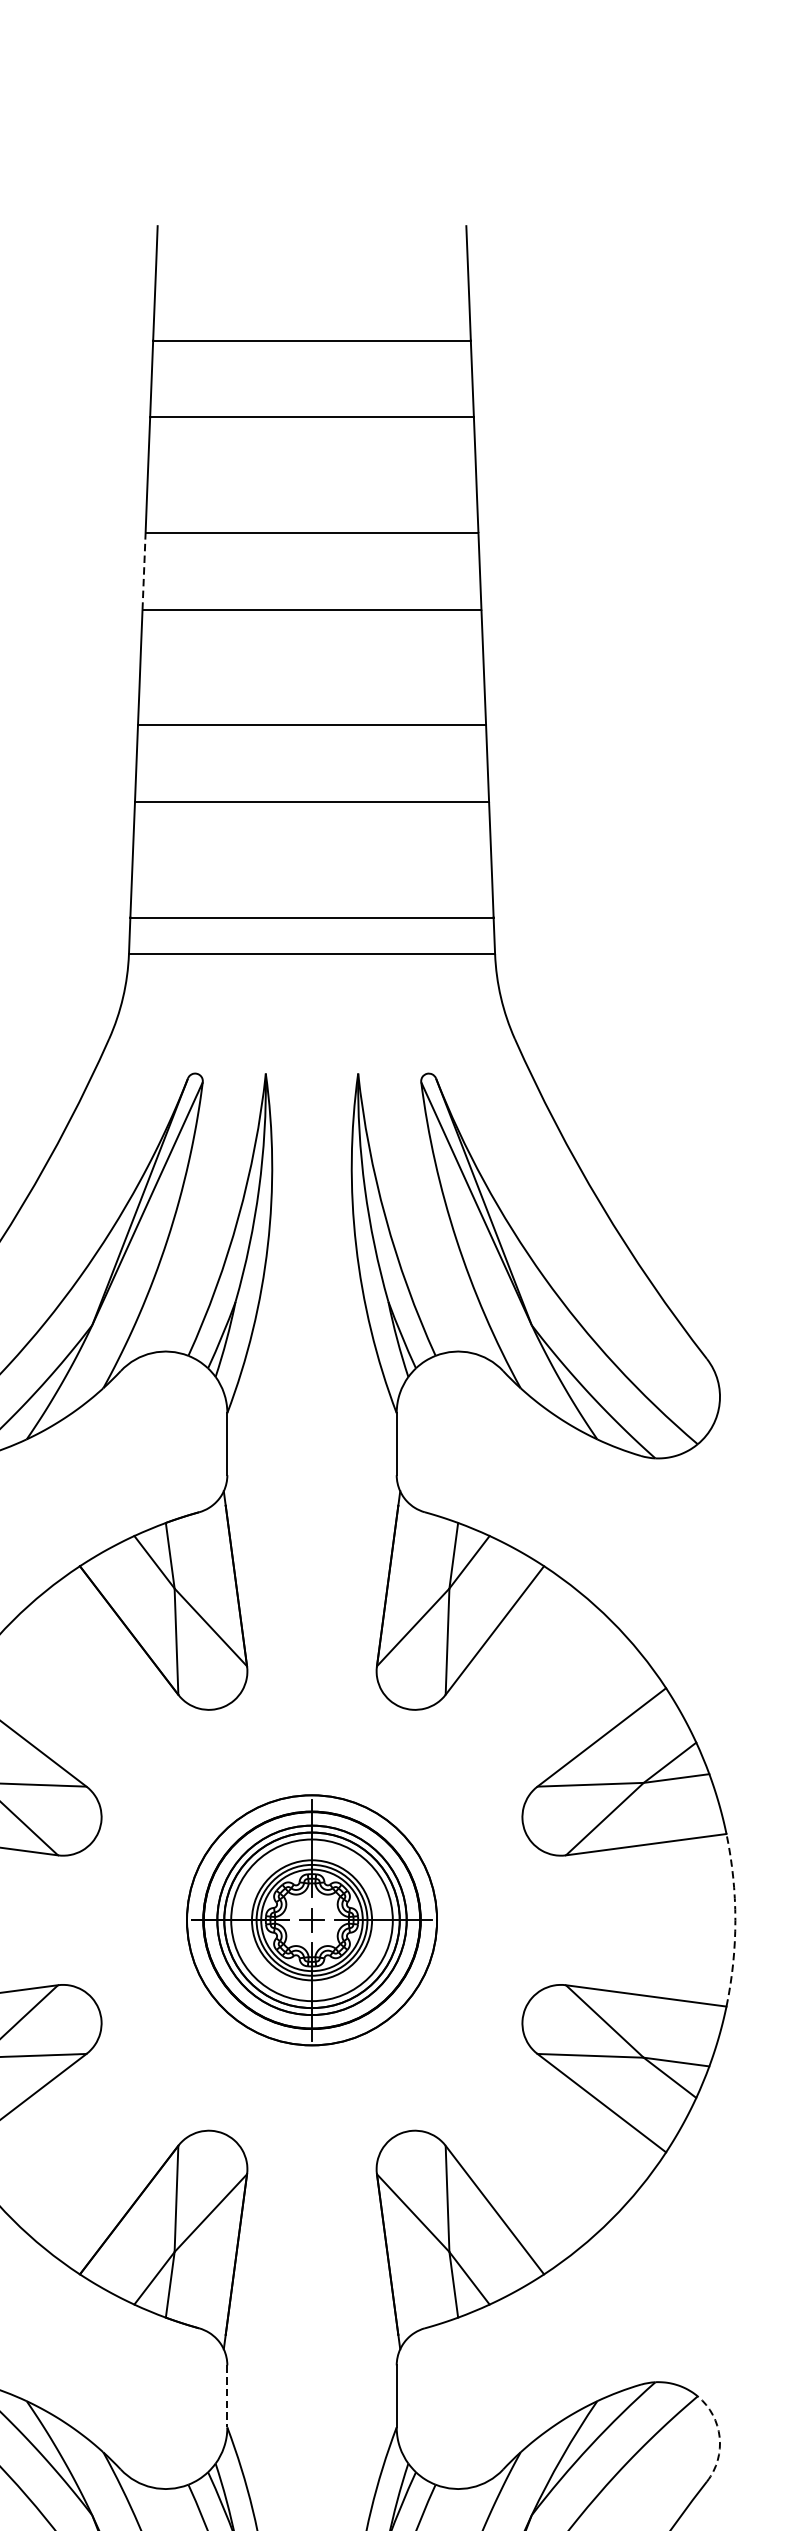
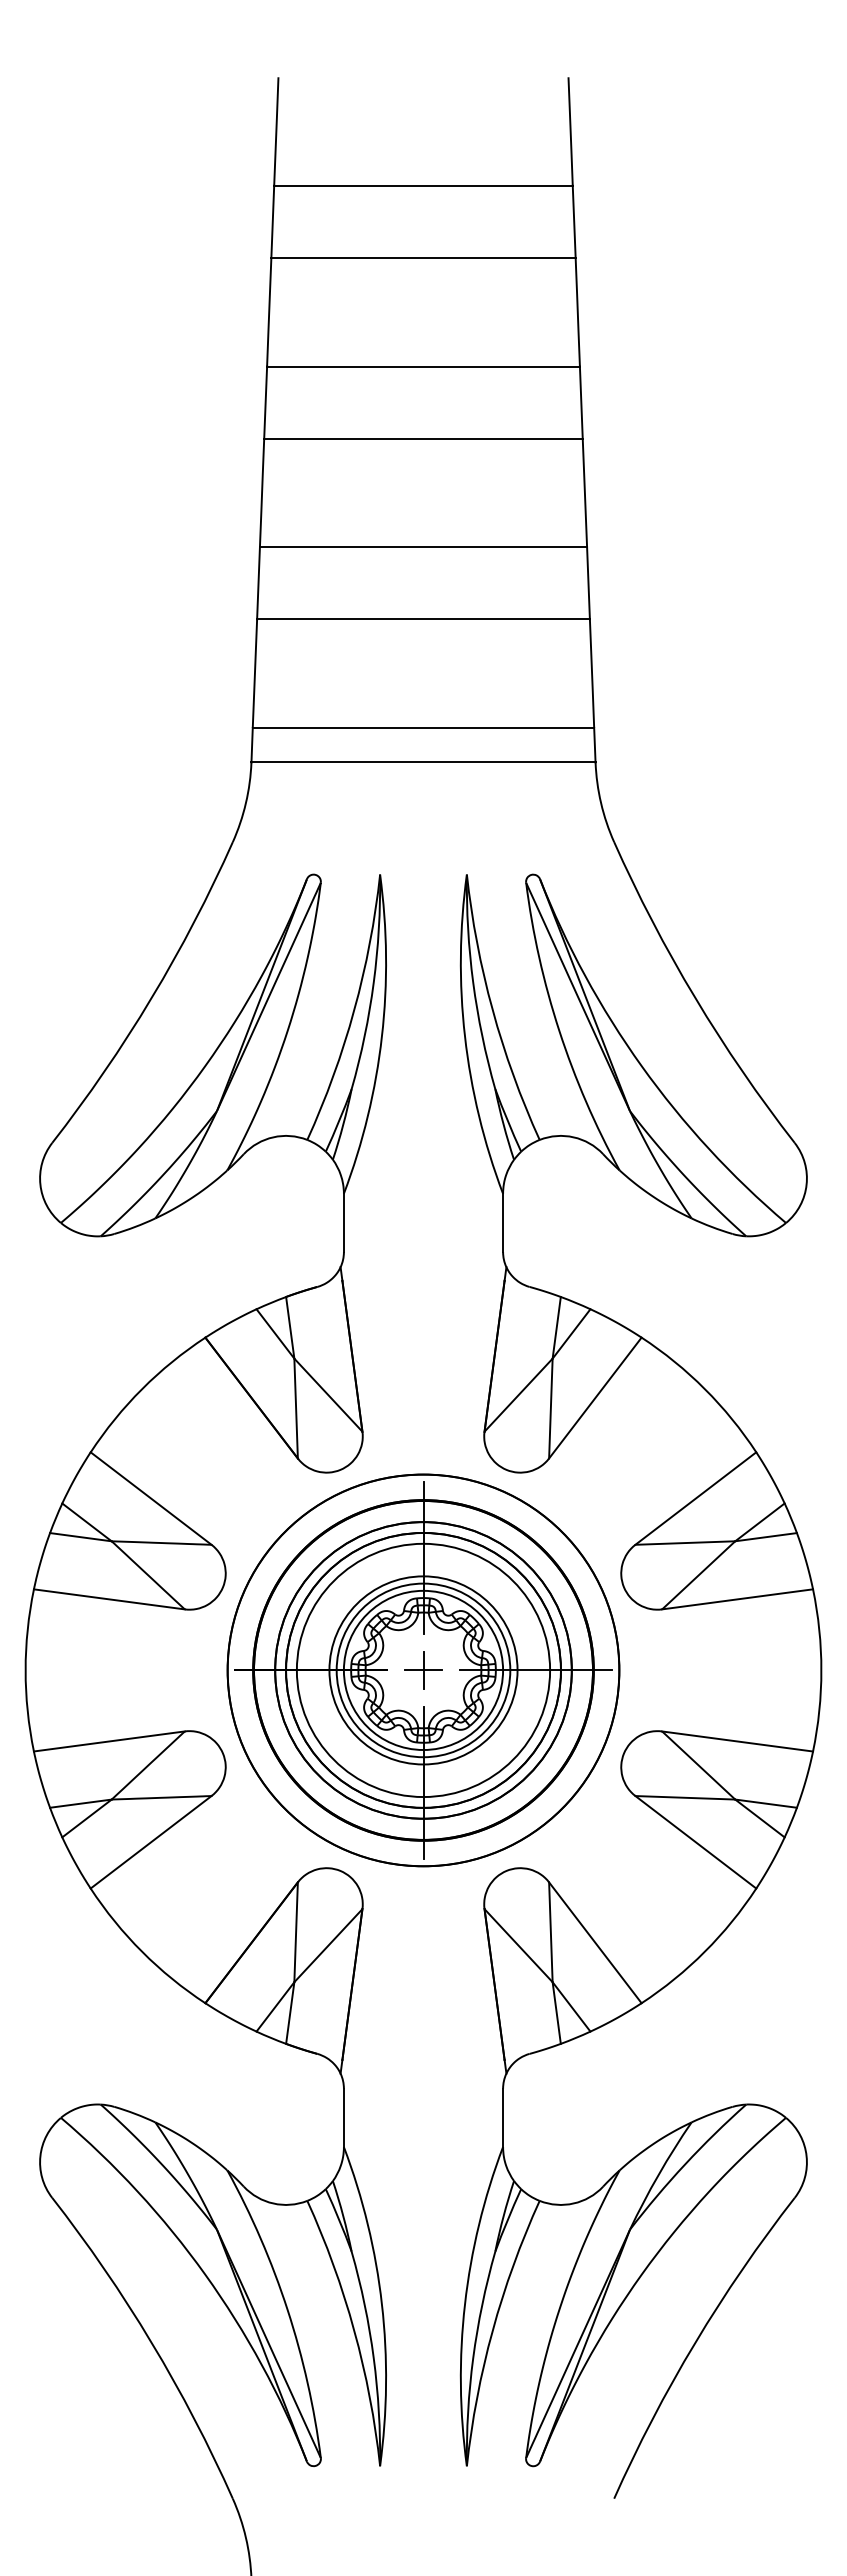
line: (143, 571) -> (265, 402), dashed -> solid
part: (312, 1920) -> (423, 1670), size x1.67
arc: (735, 1920) -> (821, 1670), dashed -> solid
line: (226, 2397) -> (343, 2118), dashed -> solid
arc: (719, 2437) -> (806, 2156), dashed -> solid

